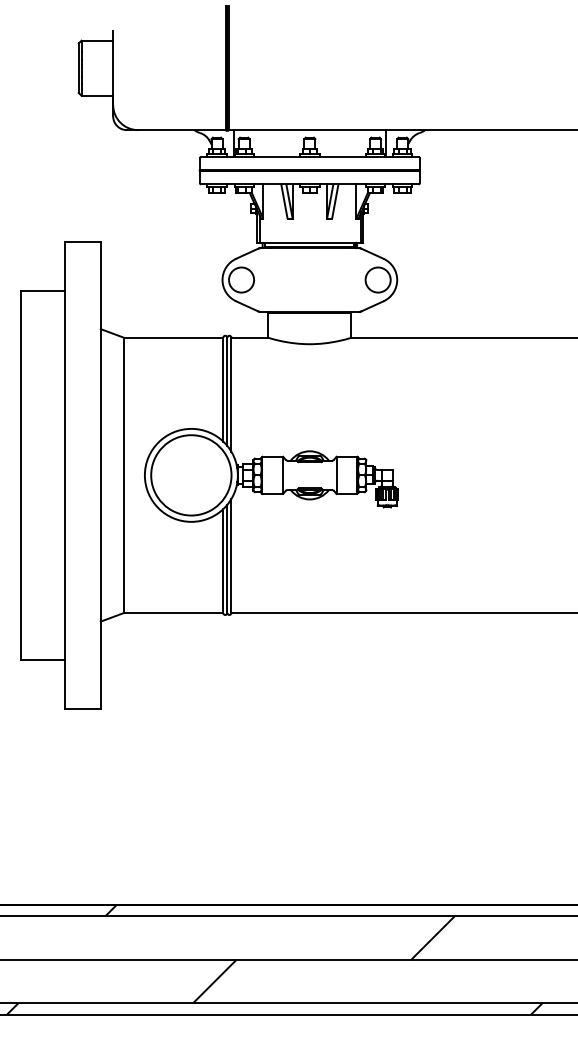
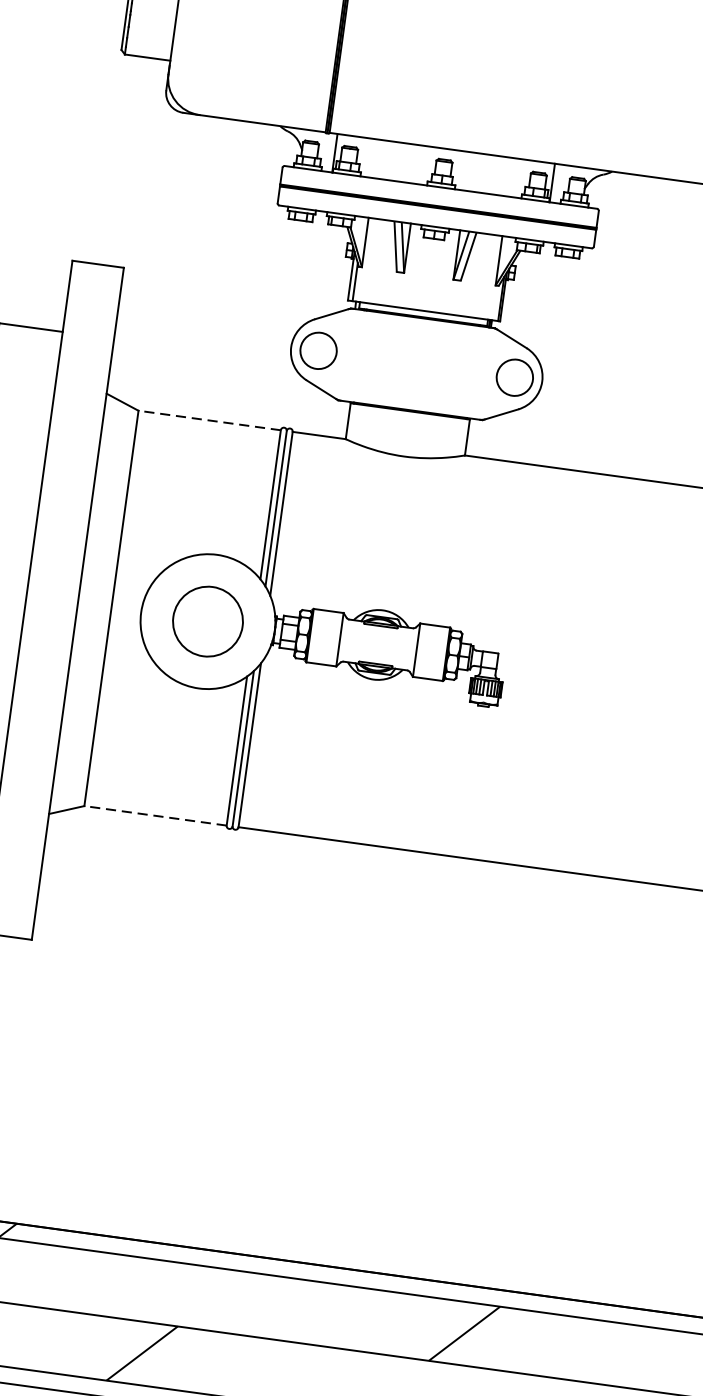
line: (173, 337) -> (209, 420), solid -> dashed
circle: (191, 475) -> (208, 621), size x0.6
line: (173, 612) -> (155, 815), solid -> dashed

